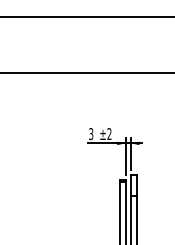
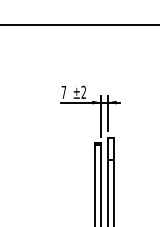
text: (91, 134) -> (64, 92), 3 -> 7

